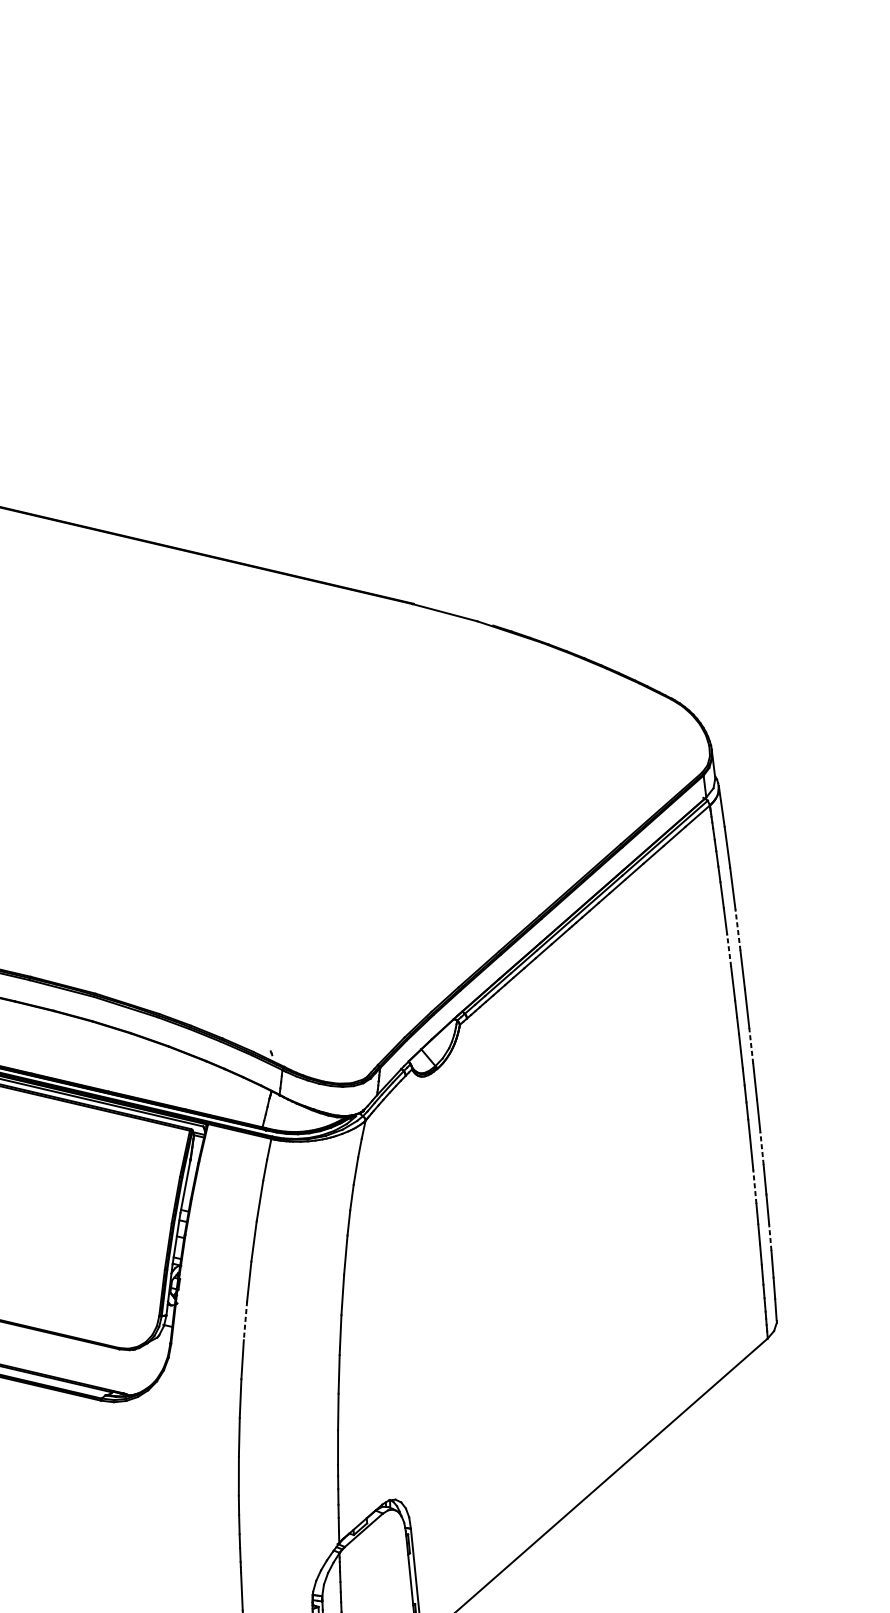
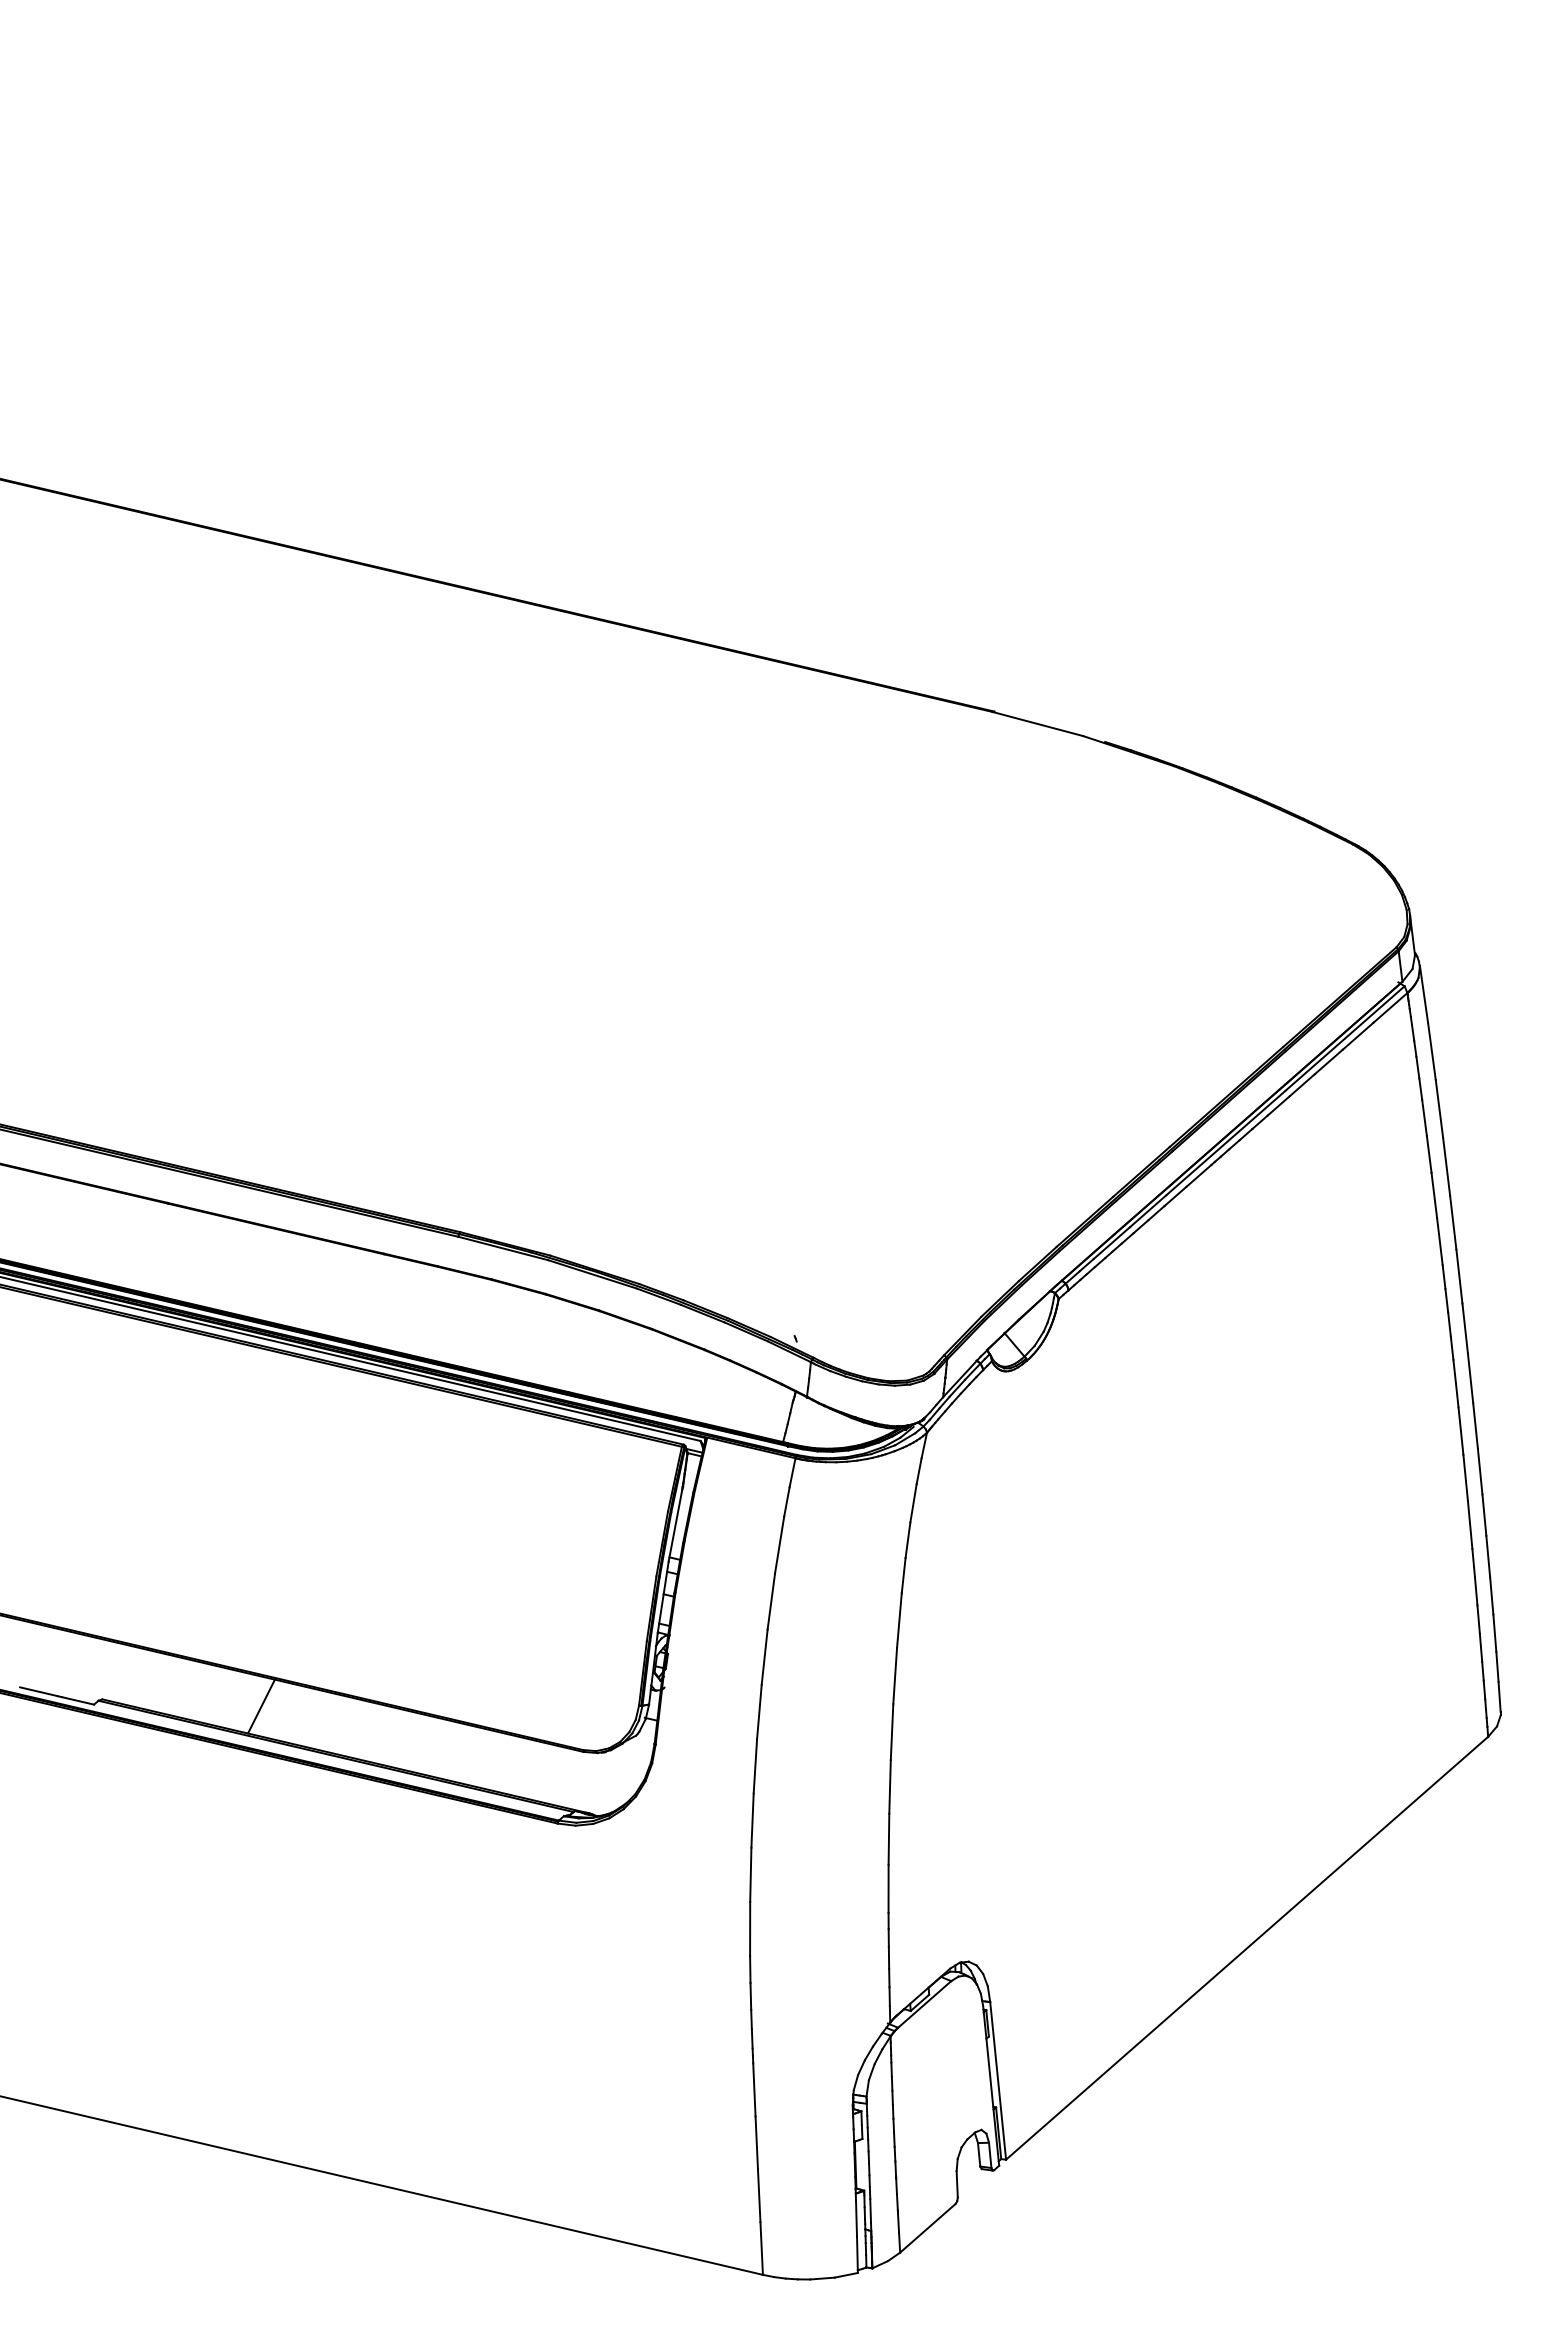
line: (737, 929) -> (1446, 1166), dashed -> solid
line: (729, 950) -> (1434, 1195), dashed -> solid
line: (751, 1045) -> (1465, 1327), dashed -> solid
line: (762, 1148) -> (1480, 1471), dashed -> solid
line: (755, 1186) -> (1470, 1524), dashed -> solid
line: (770, 1237) -> (1491, 1595), dashed -> solid
line: (245, 1321) -> (759, 1712), dashed -> solid

